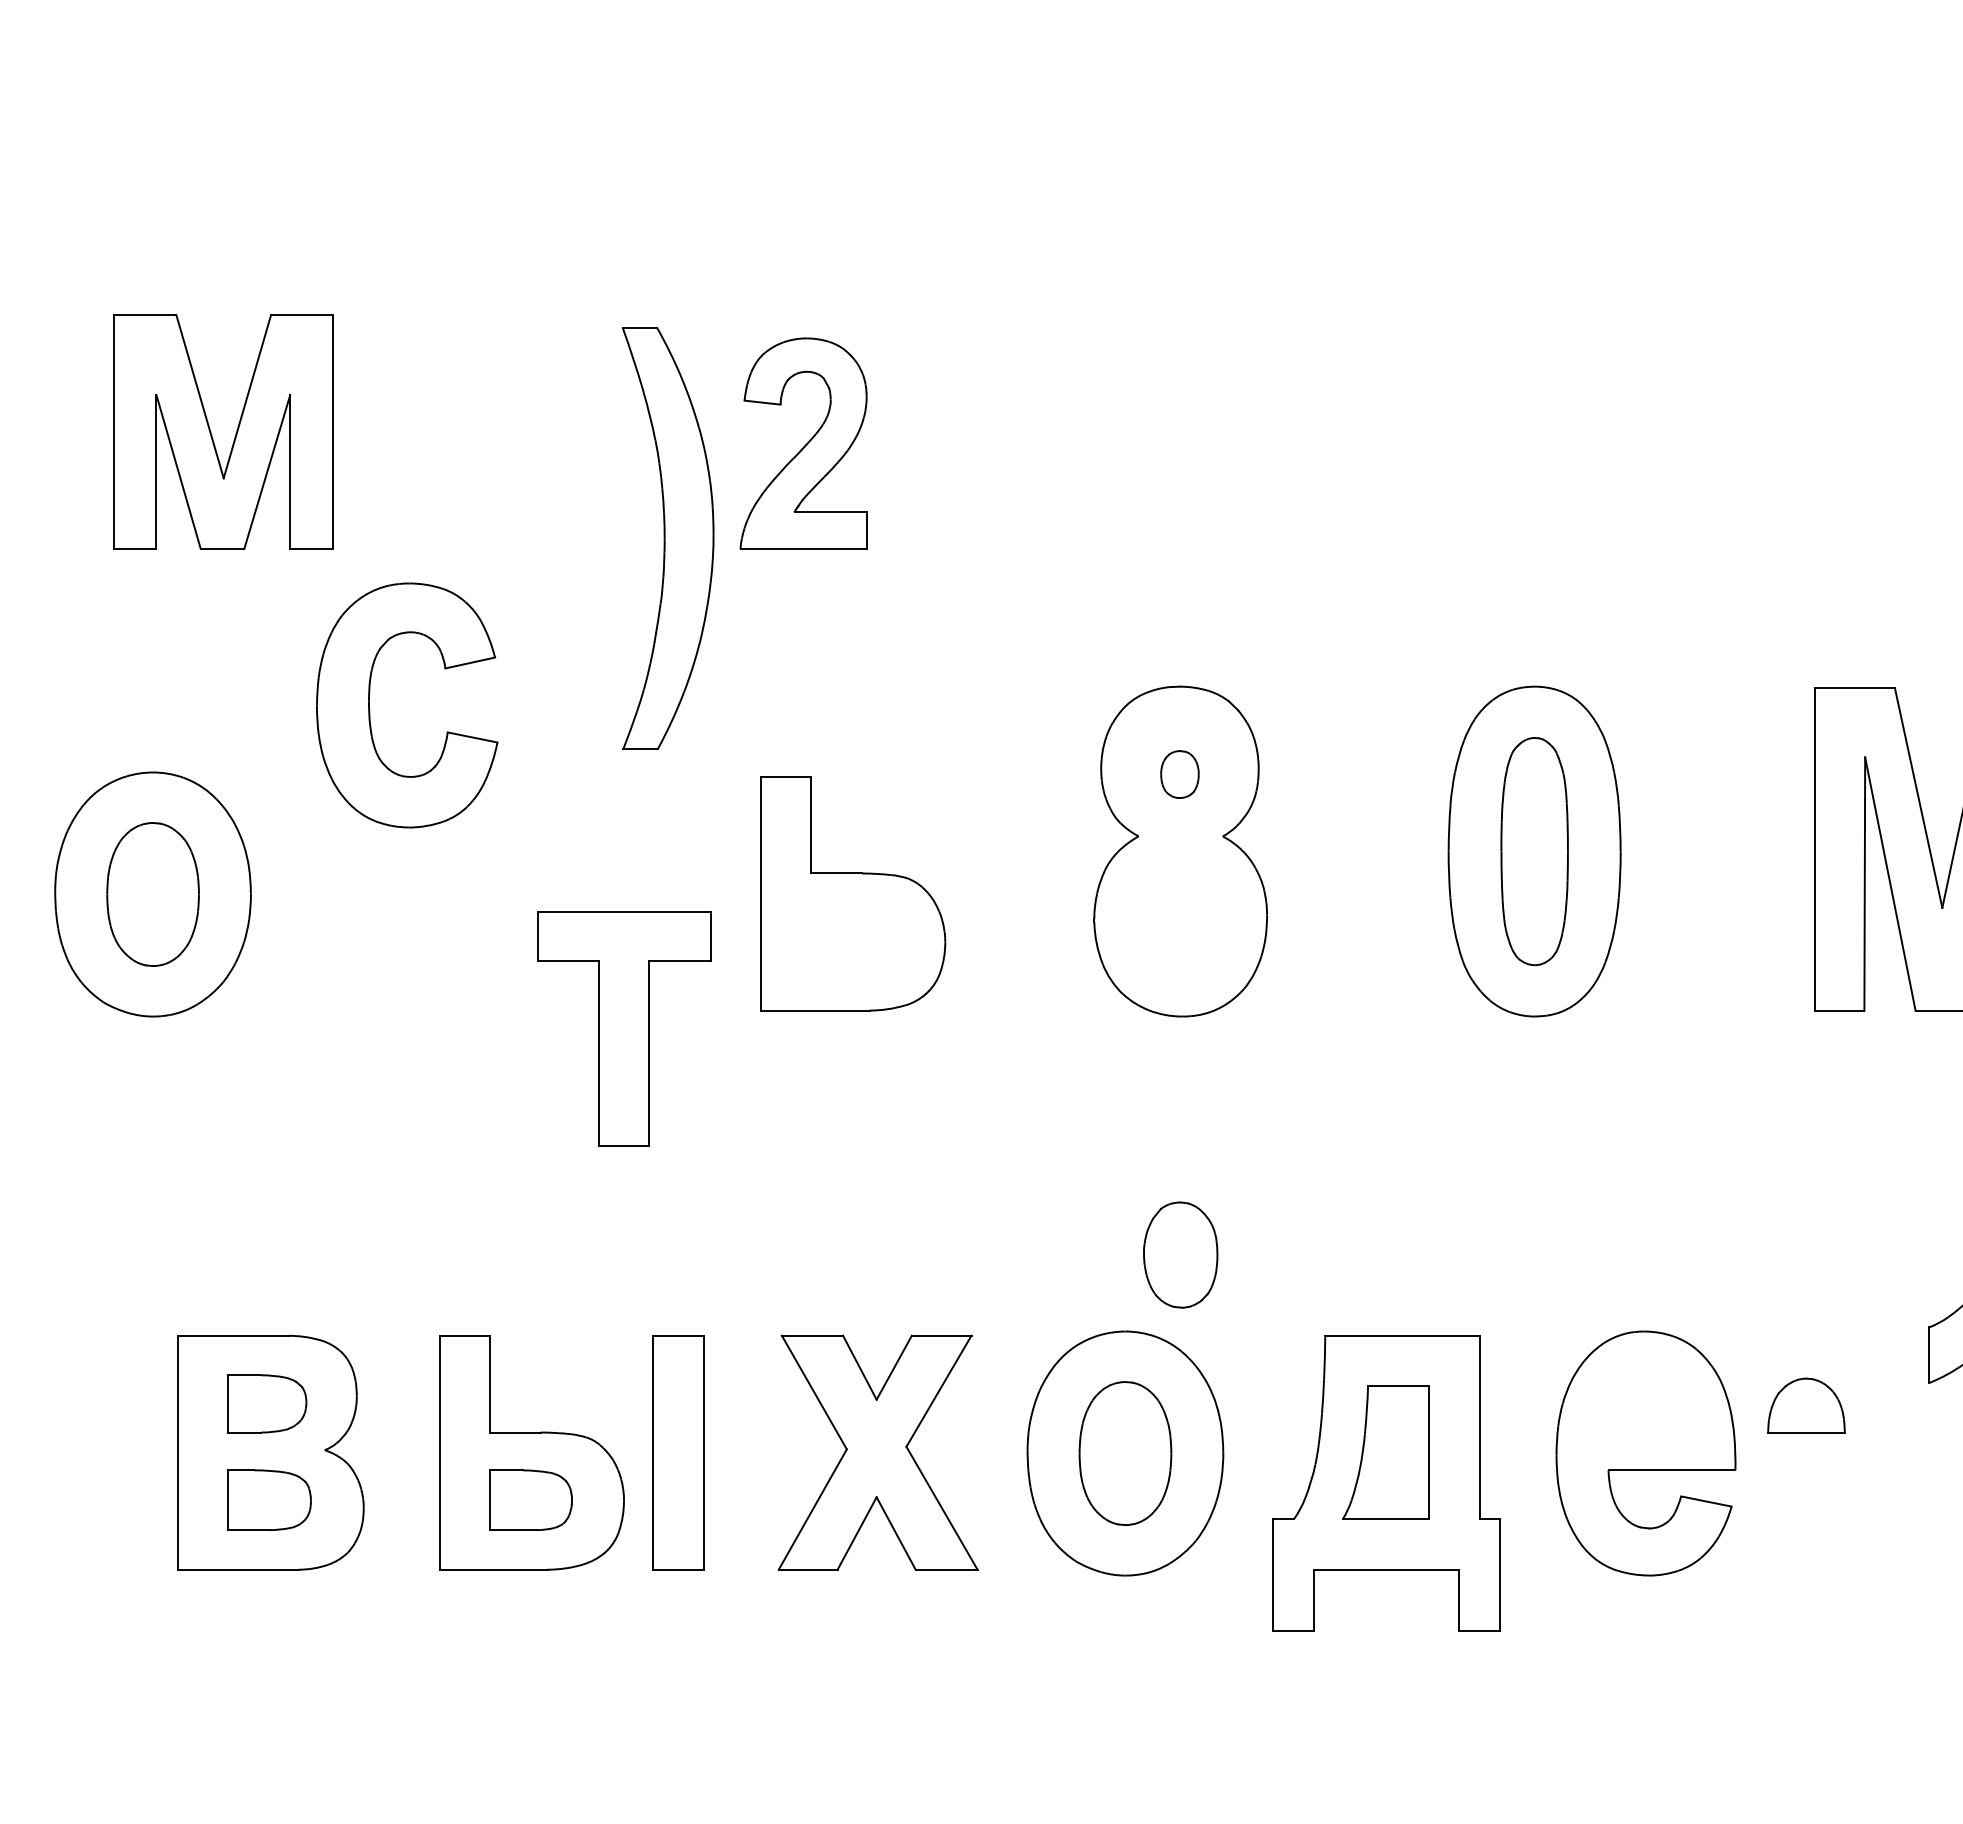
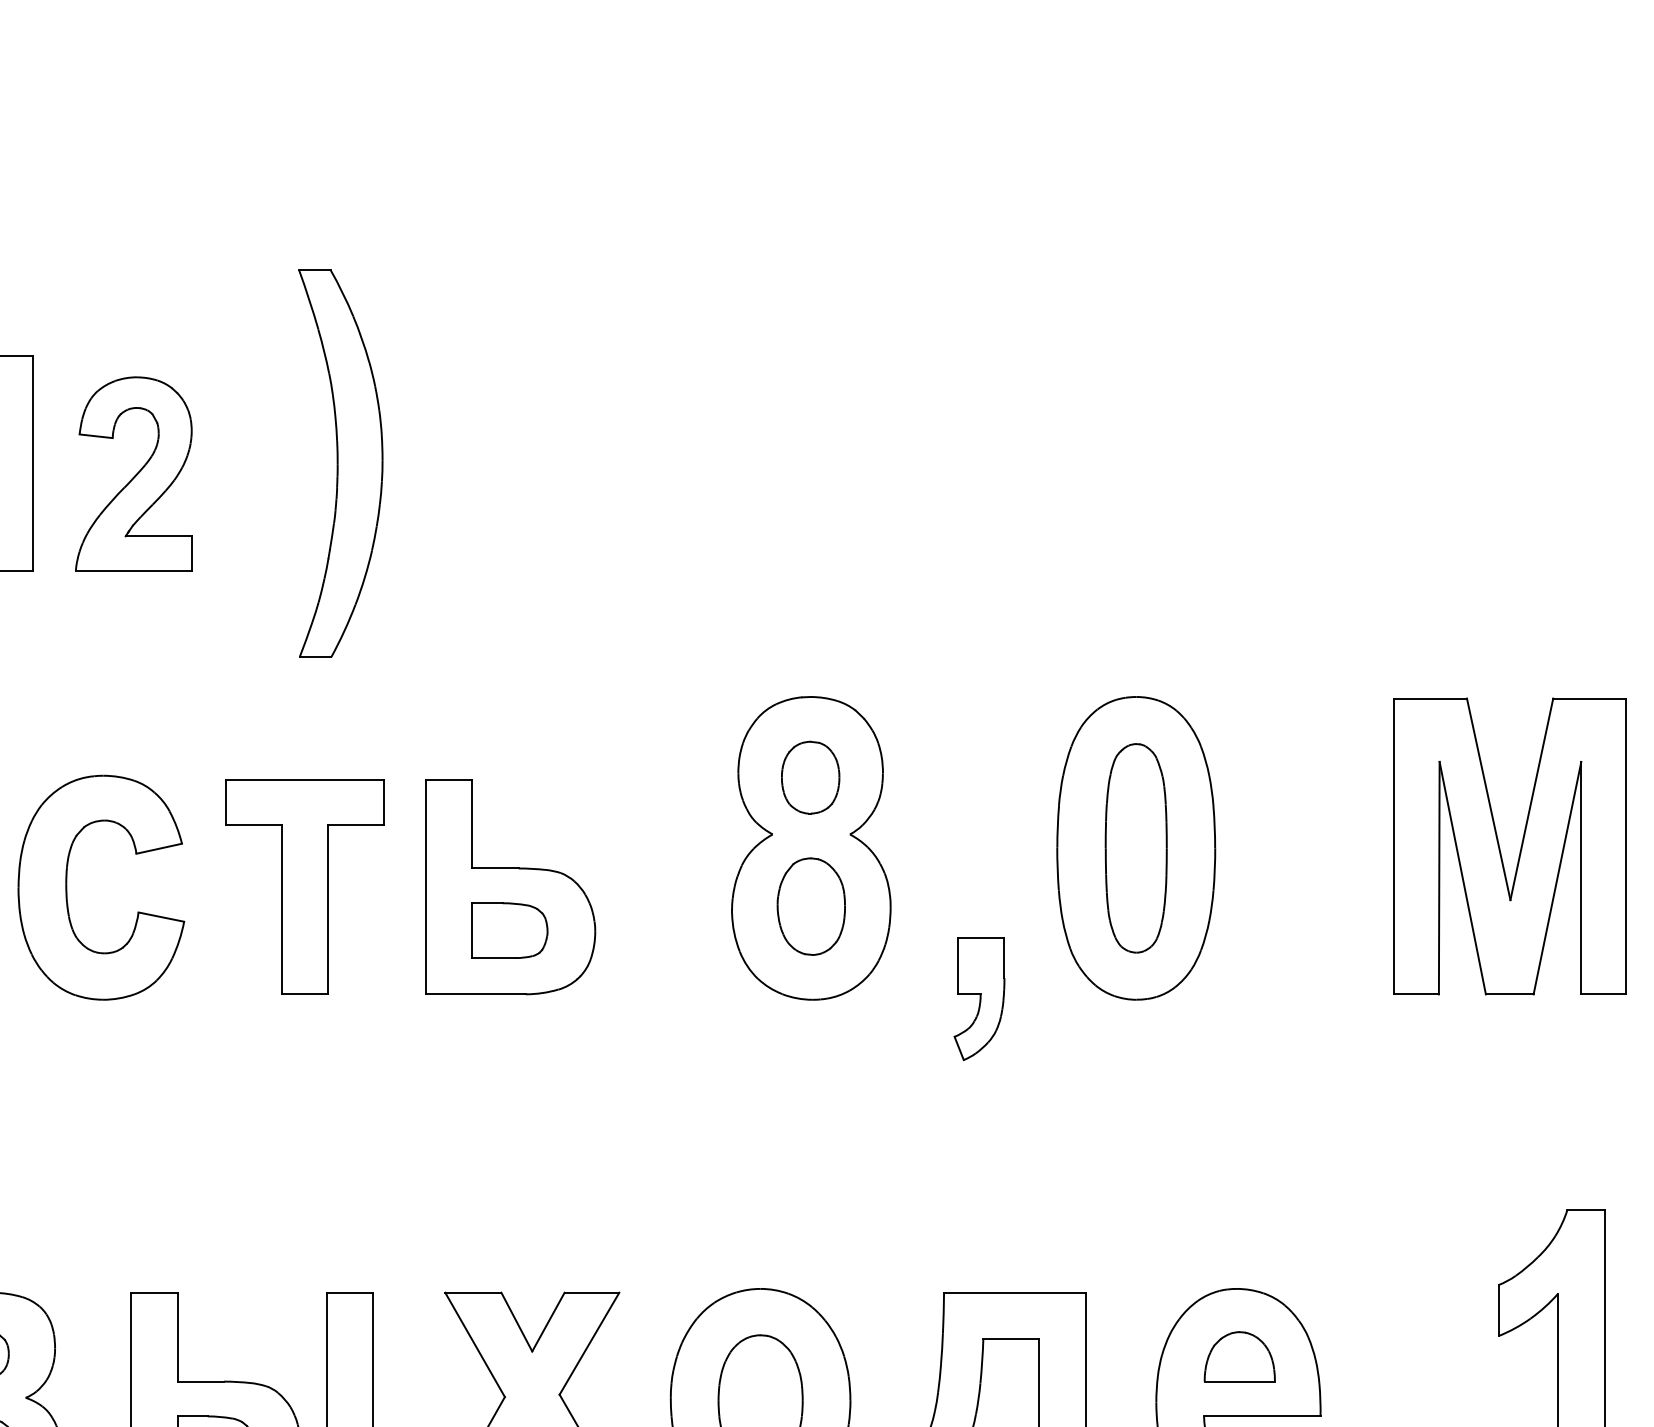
part: (803, 443) -> (133, 473), moved
part: (668, 538) -> (341, 463), moved
part: (370, 710) -> (67, 892), moved
part: (1179, 774) -> (810, 777), size x1.67
part: (852, 940) -> (510, 929), added
part: (1363, 1015) -> (979, 998), added
part: (624, 1028) -> (305, 886), moved
part: (1180, 1254) -> (811, 906), moved
part: (1806, 1405) -> (1239, 1356), moved

